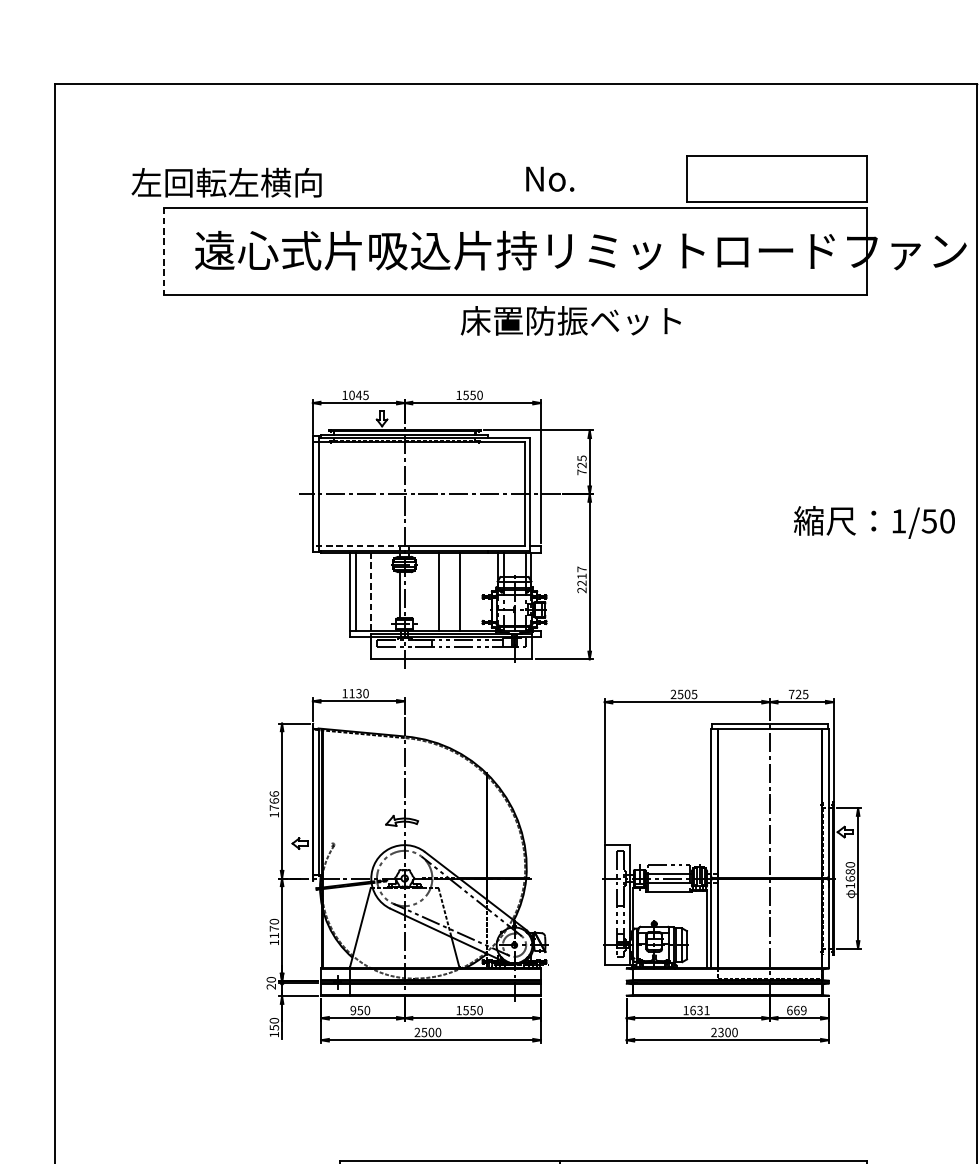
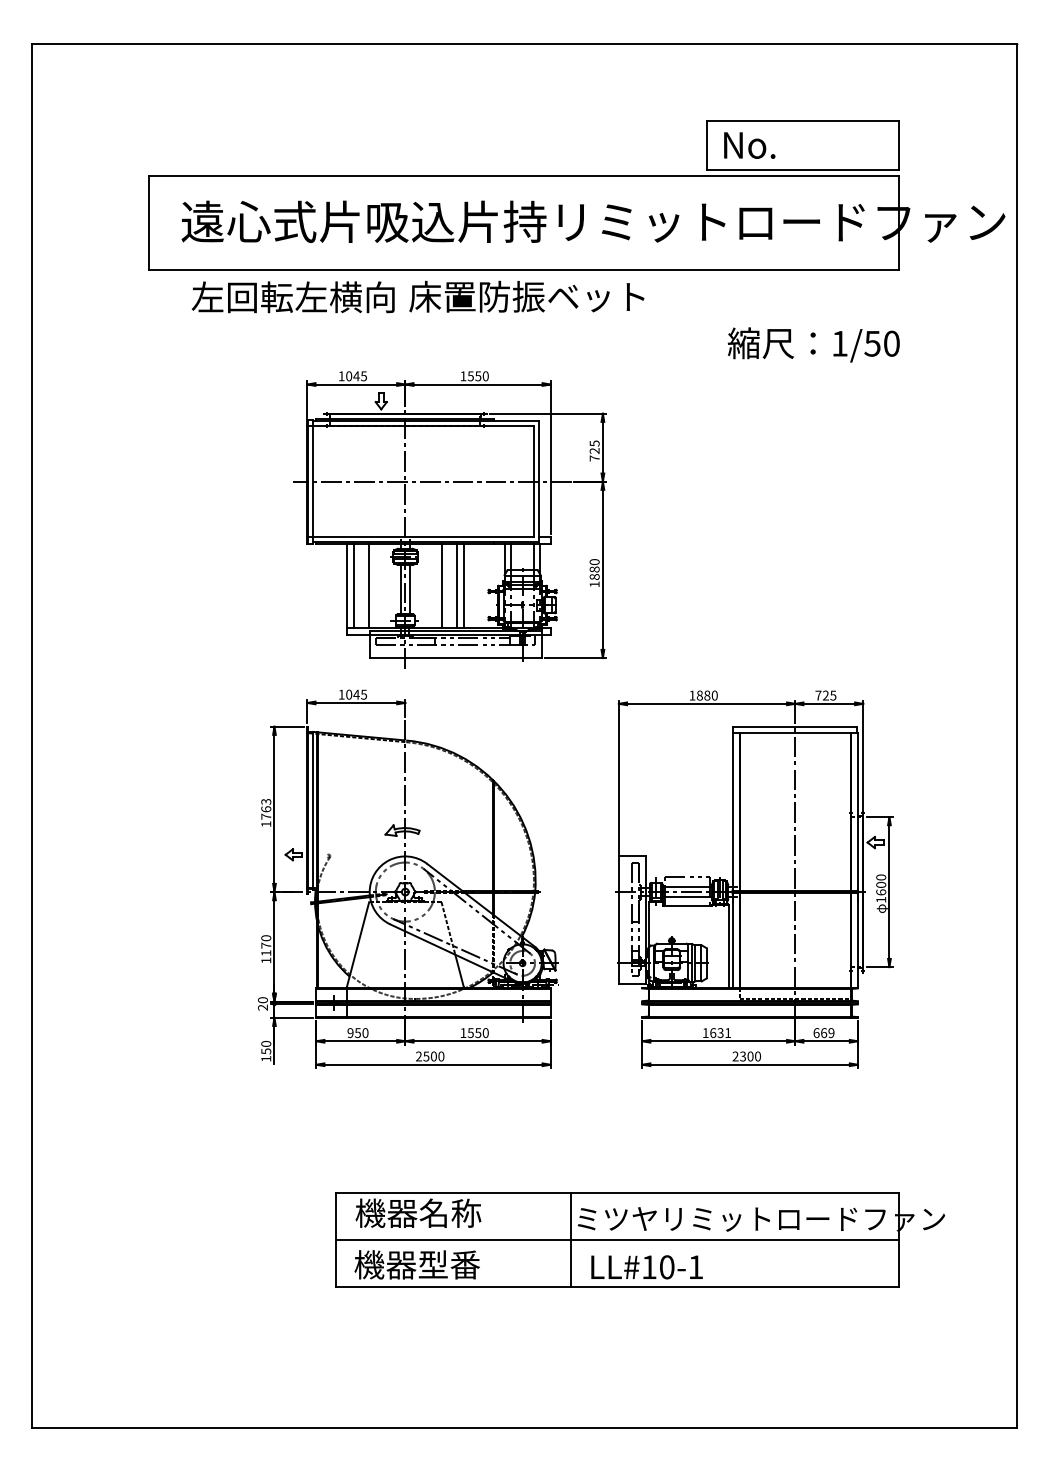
text: (550, 179) -> (749, 145), moved
text: (225, 182) -> (292, 297), moved
line: (164, 251) -> (148, 222), dashed -> solid
text: (570, 320) -> (526, 296), moved
text: (874, 522) -> (813, 344), moved
line: (357, 546) -> (355, 537), dashed -> solid
text: (581, 580) -> (594, 573), 2217 -> 1880
line: (452, 591) -> (456, 585), added
line: (371, 592) -> (369, 586), dashed -> solid
line: (409, 595) -> (410, 589), added
text: (358, 693) -> (356, 694), 1130 -> 1045
text: (683, 694) -> (703, 695), 2505 -> 1880
text: (274, 793) -> (266, 801), 1766 -> 1763
text: (849, 871) -> (880, 884), 1680 -> 1600

